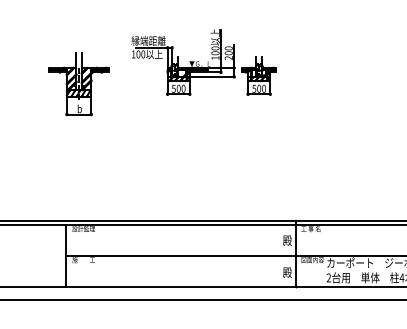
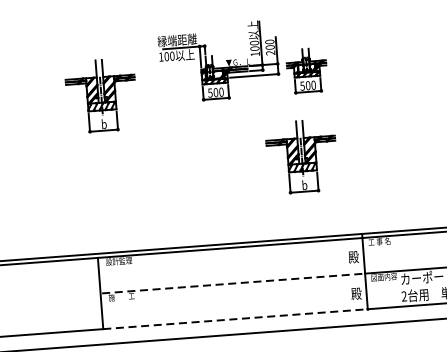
part: (248, 150) -> (301, 157), added
line: (181, 255) -> (233, 283), solid -> dashed
line: (181, 286) -> (236, 318), solid -> dashed

